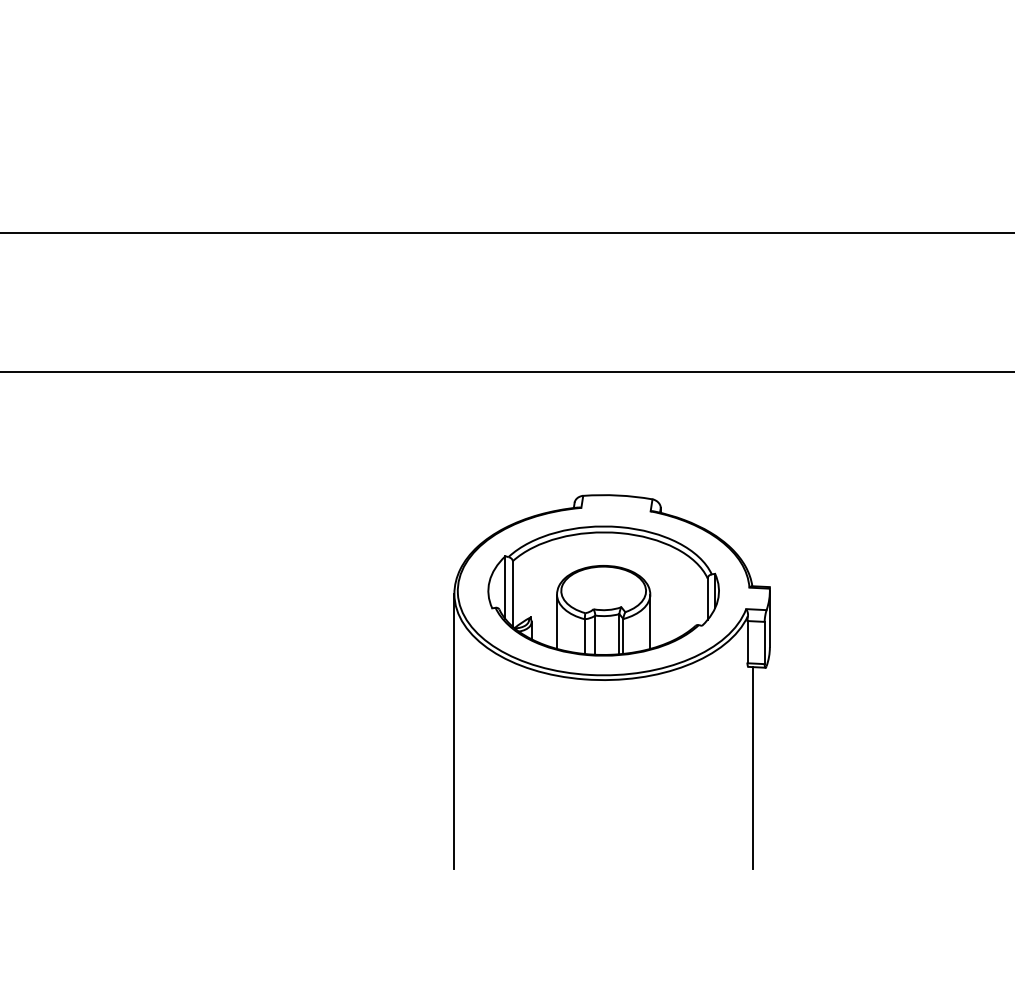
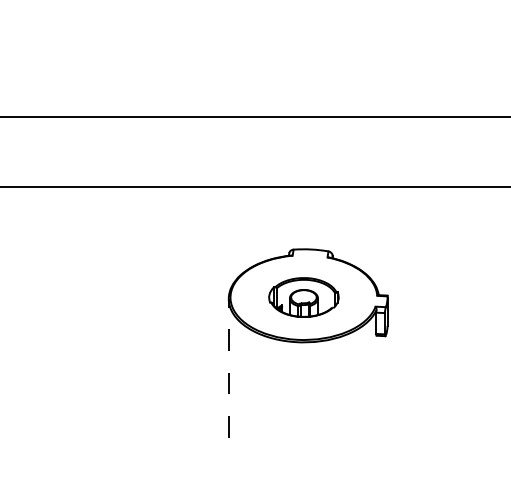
part: (602, 590) -> (303, 297), size x0.6
line: (453, 729) -> (228, 367), solid -> dashed
line: (753, 767) -> (379, 386), removed

